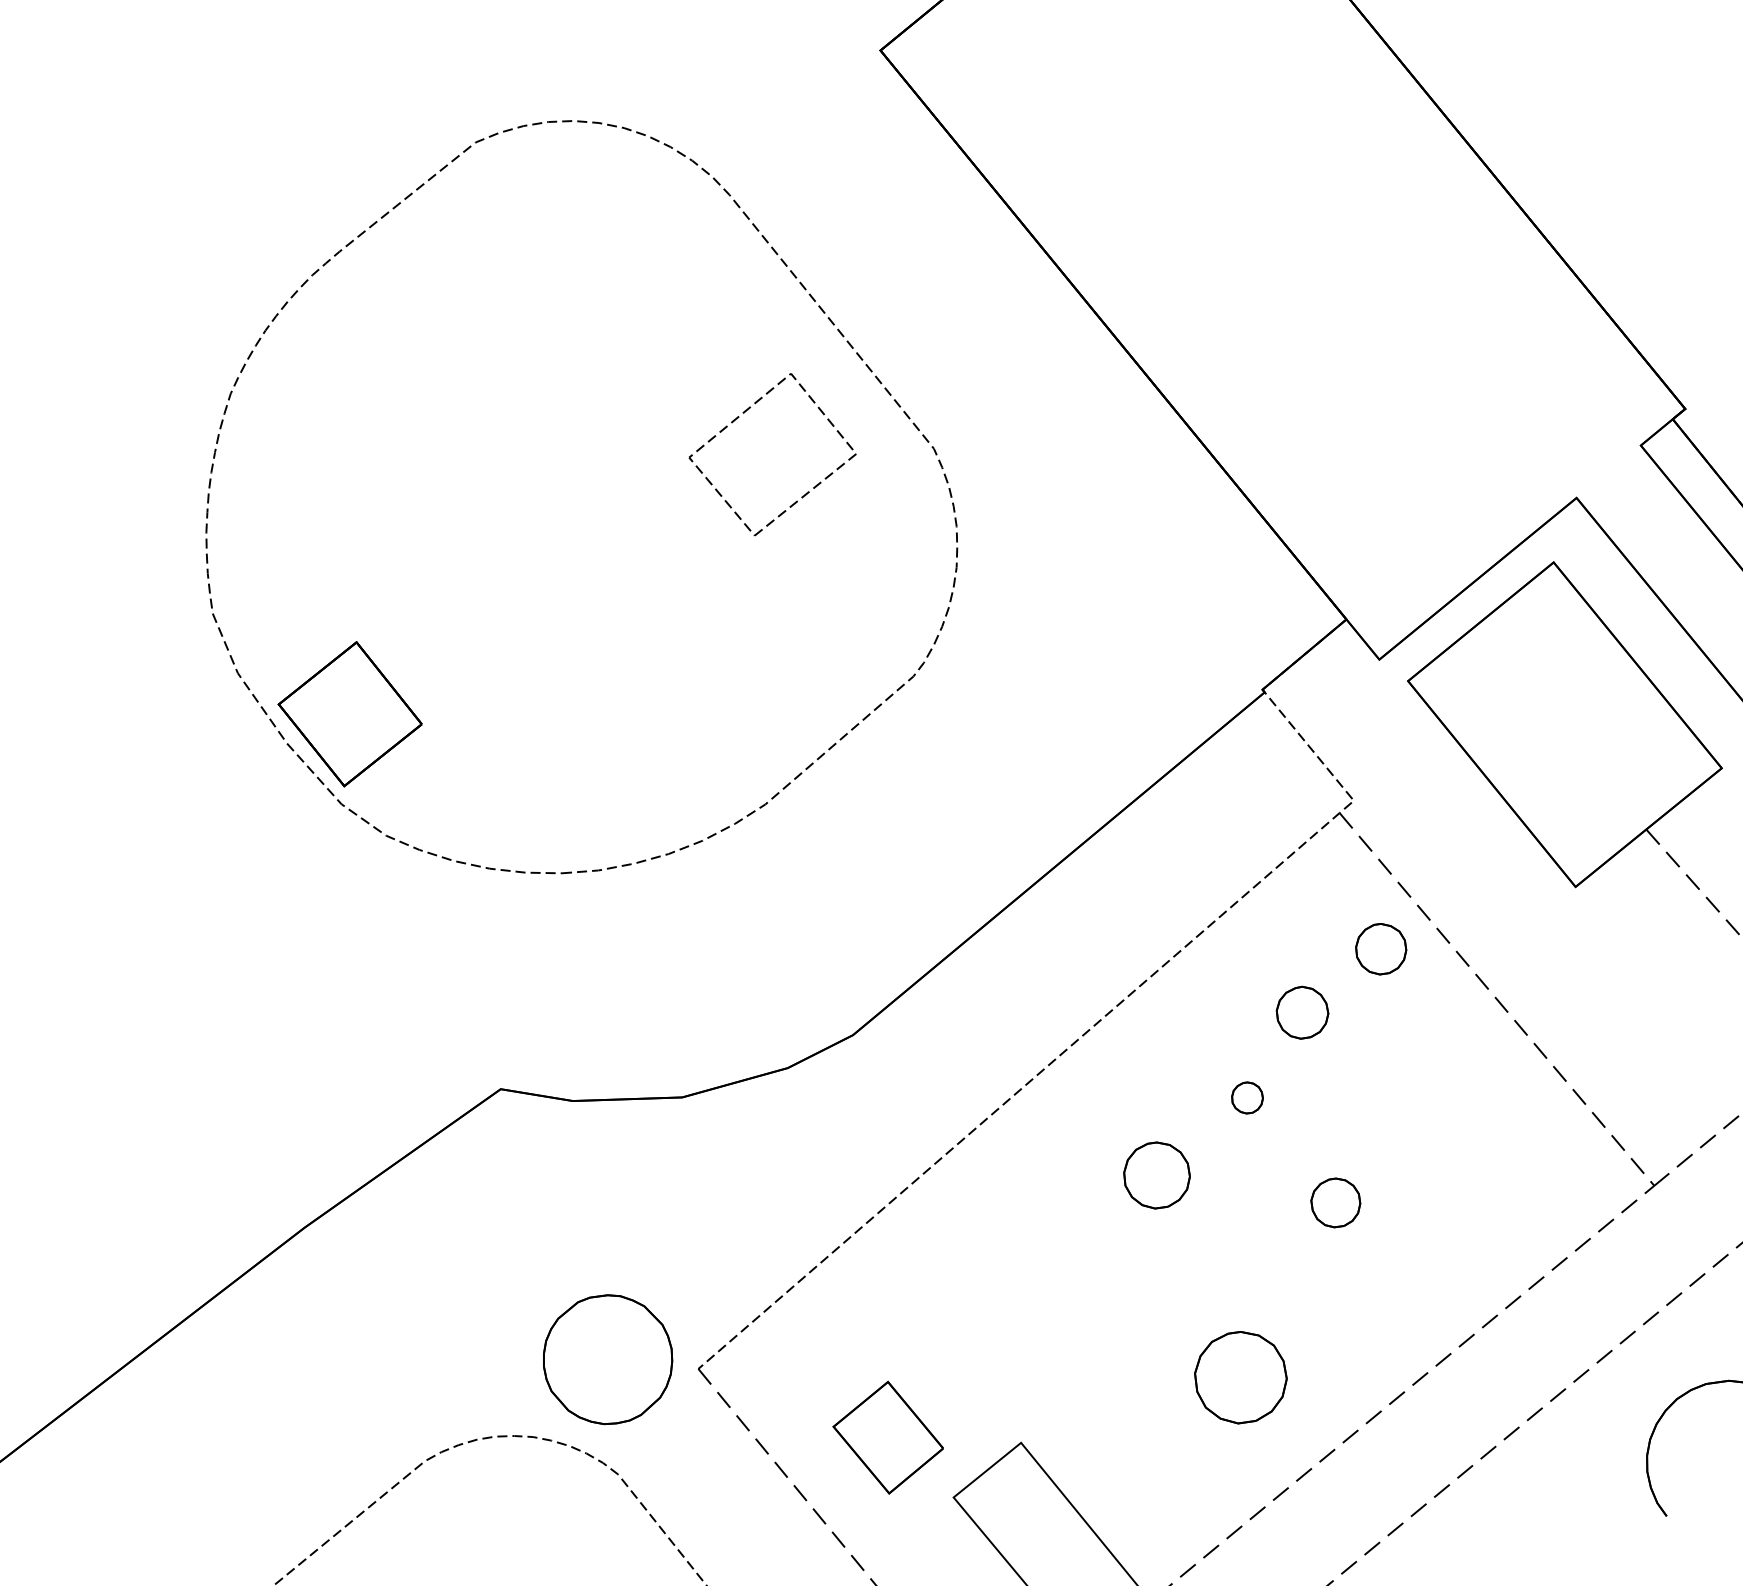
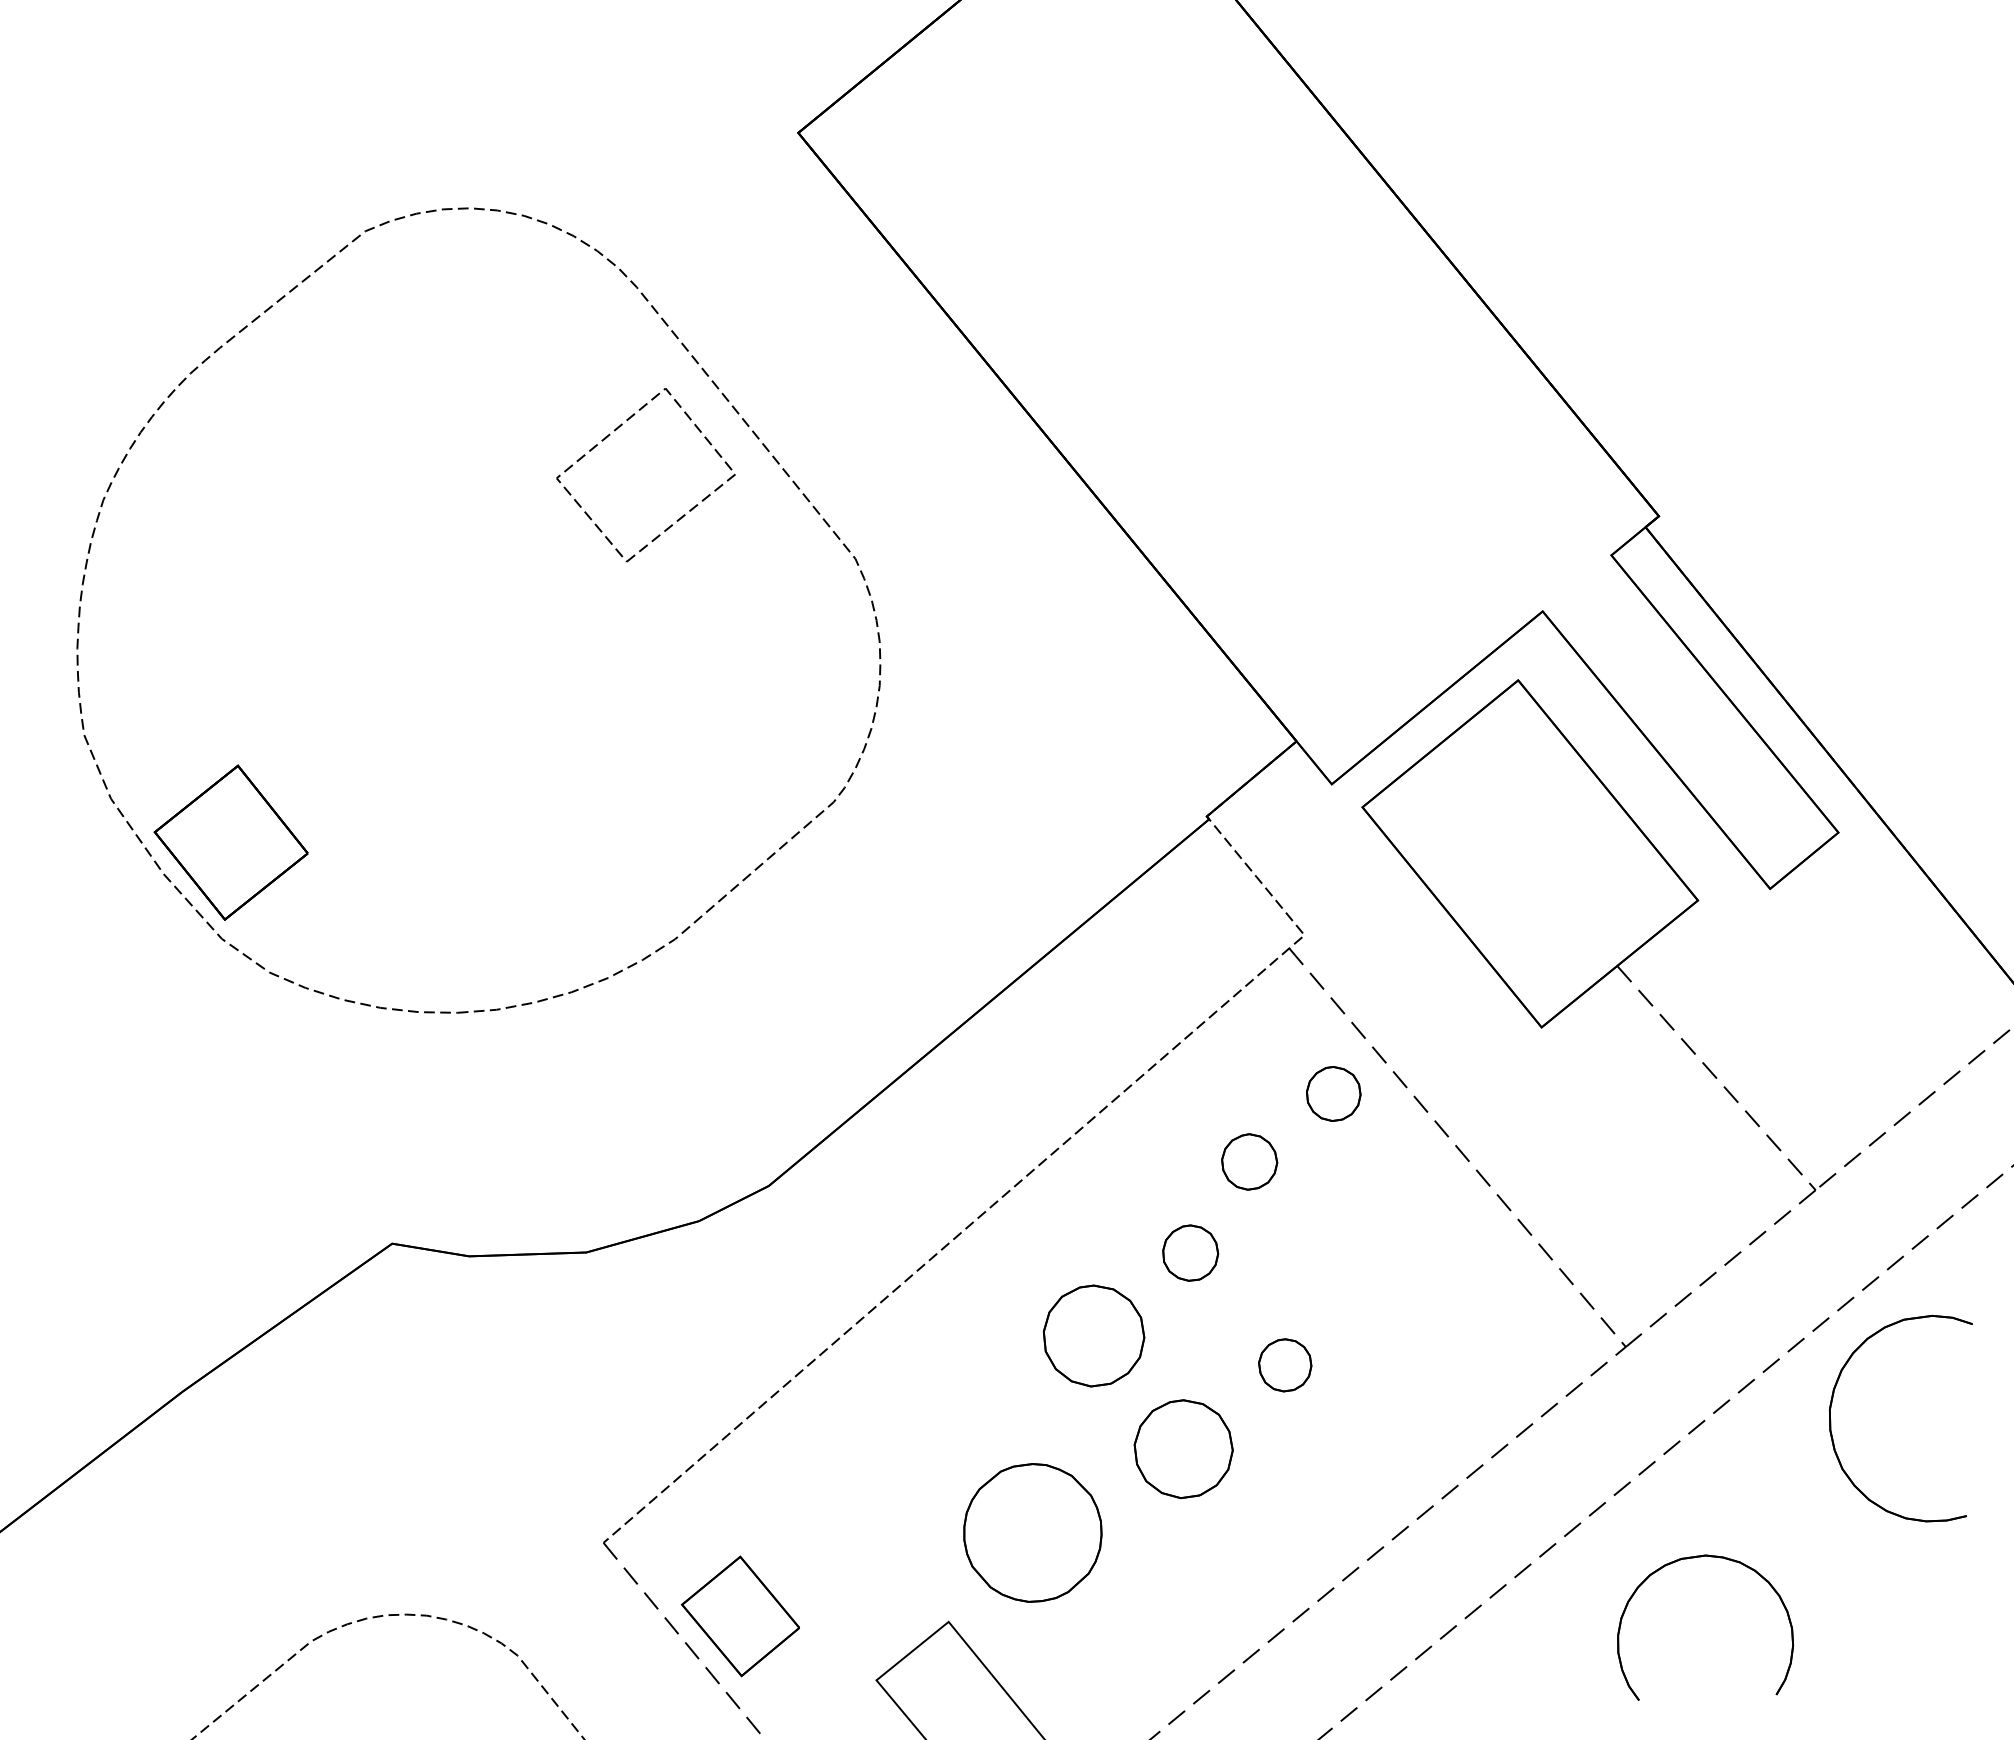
part: (739, 417) -> (610, 435), moved
part: (1247, 1097) -> (1190, 1252), size x1.67
part: (1156, 1175) -> (1093, 1335), size x1.43
part: (607, 1359) -> (1032, 1532), moved
part: (1240, 1377) -> (1183, 1449), moved
part: (888, 1437) -> (740, 1616), moved

